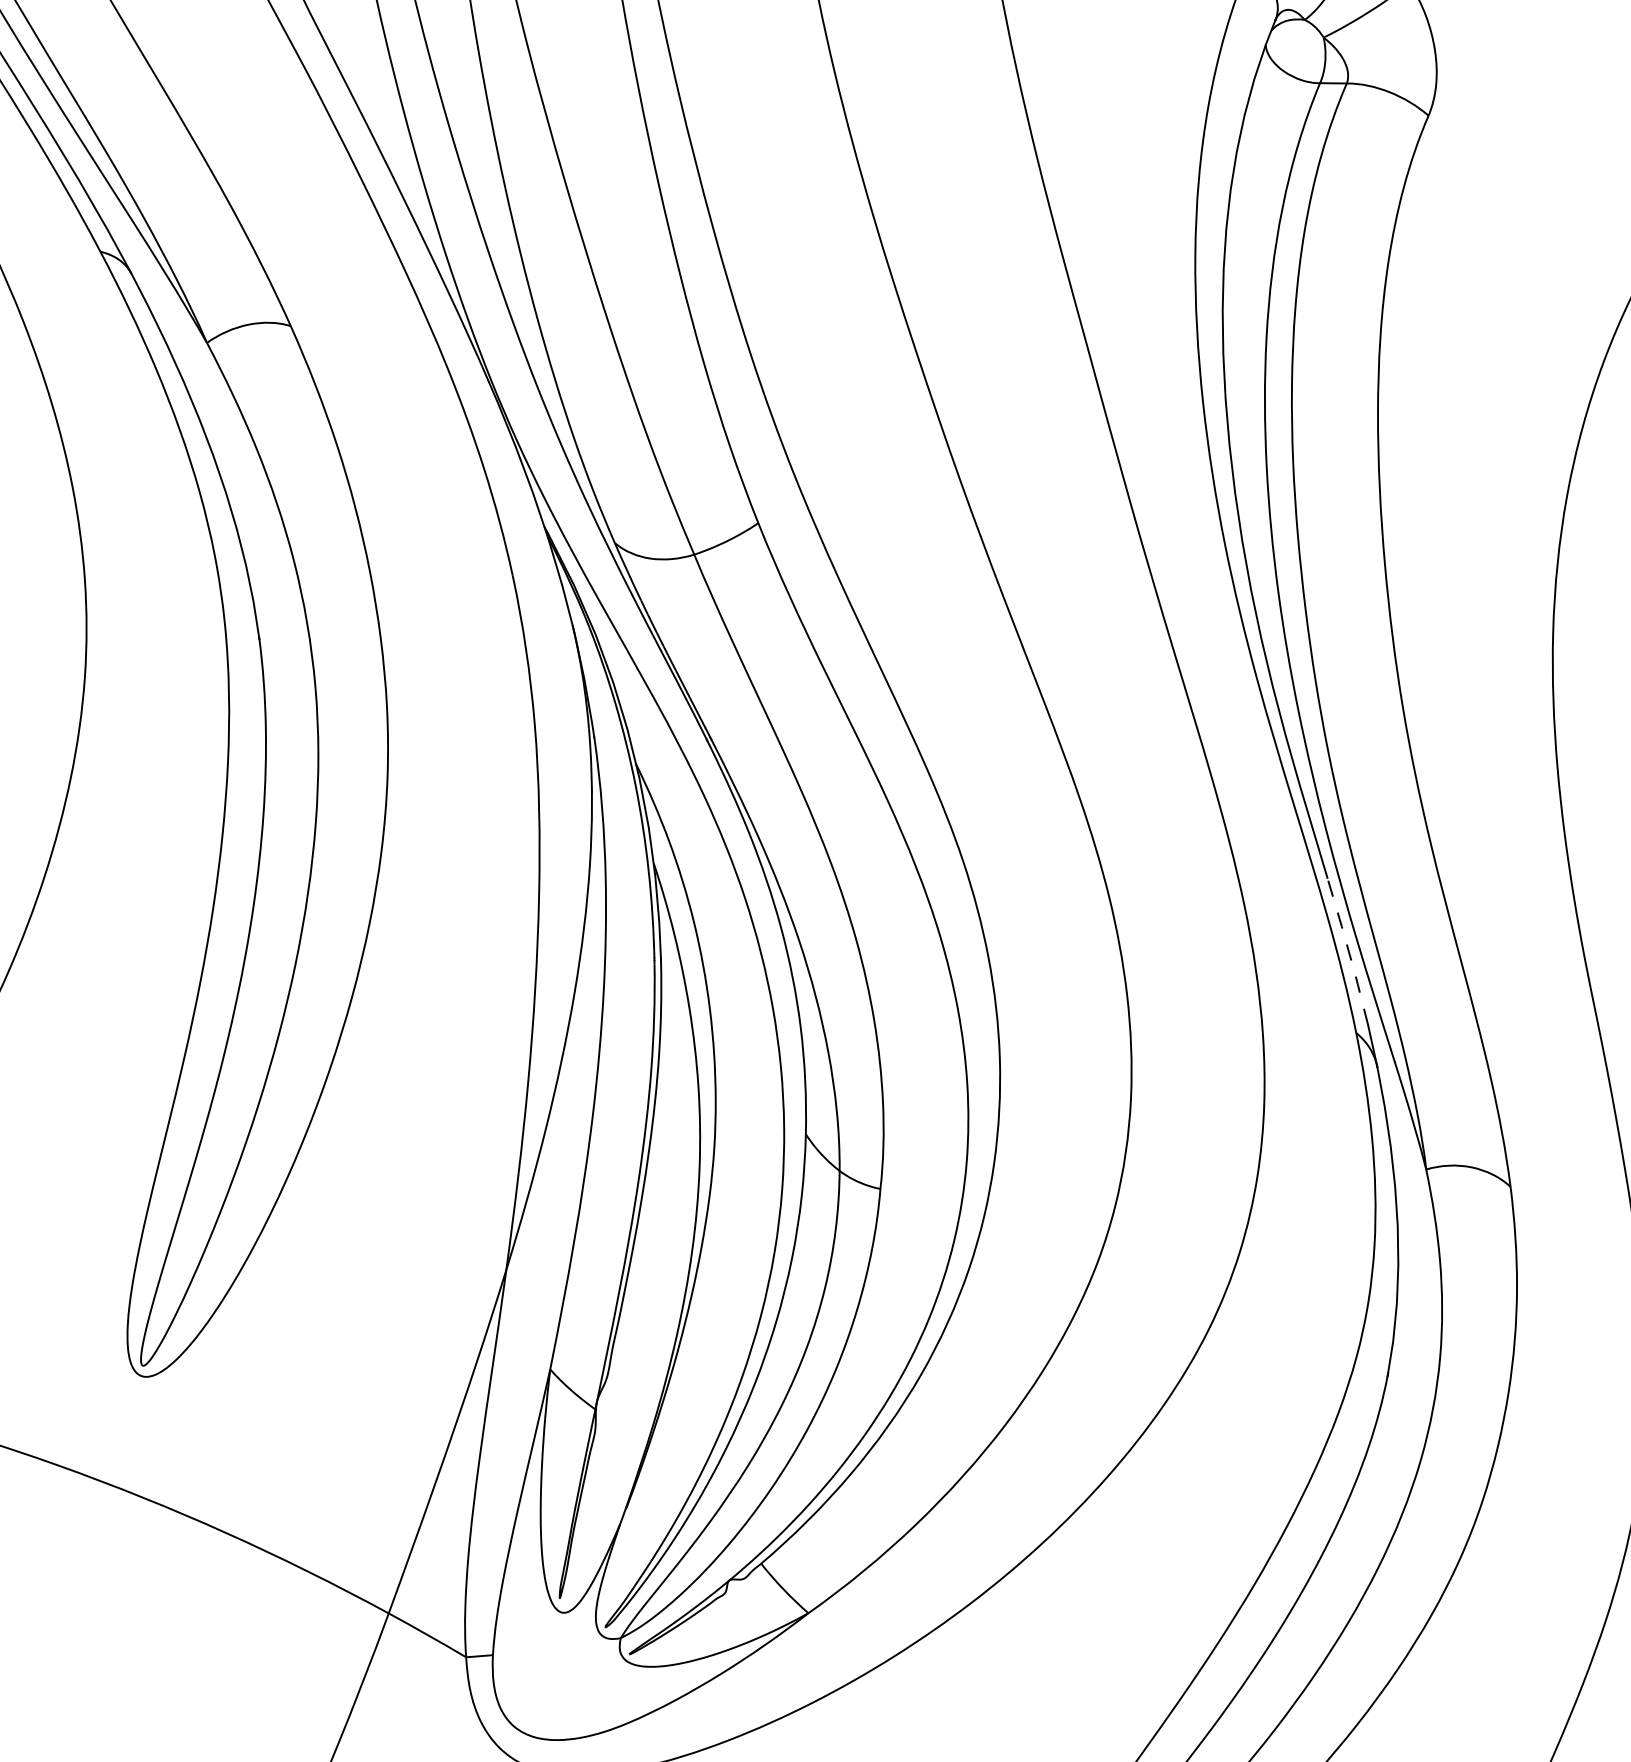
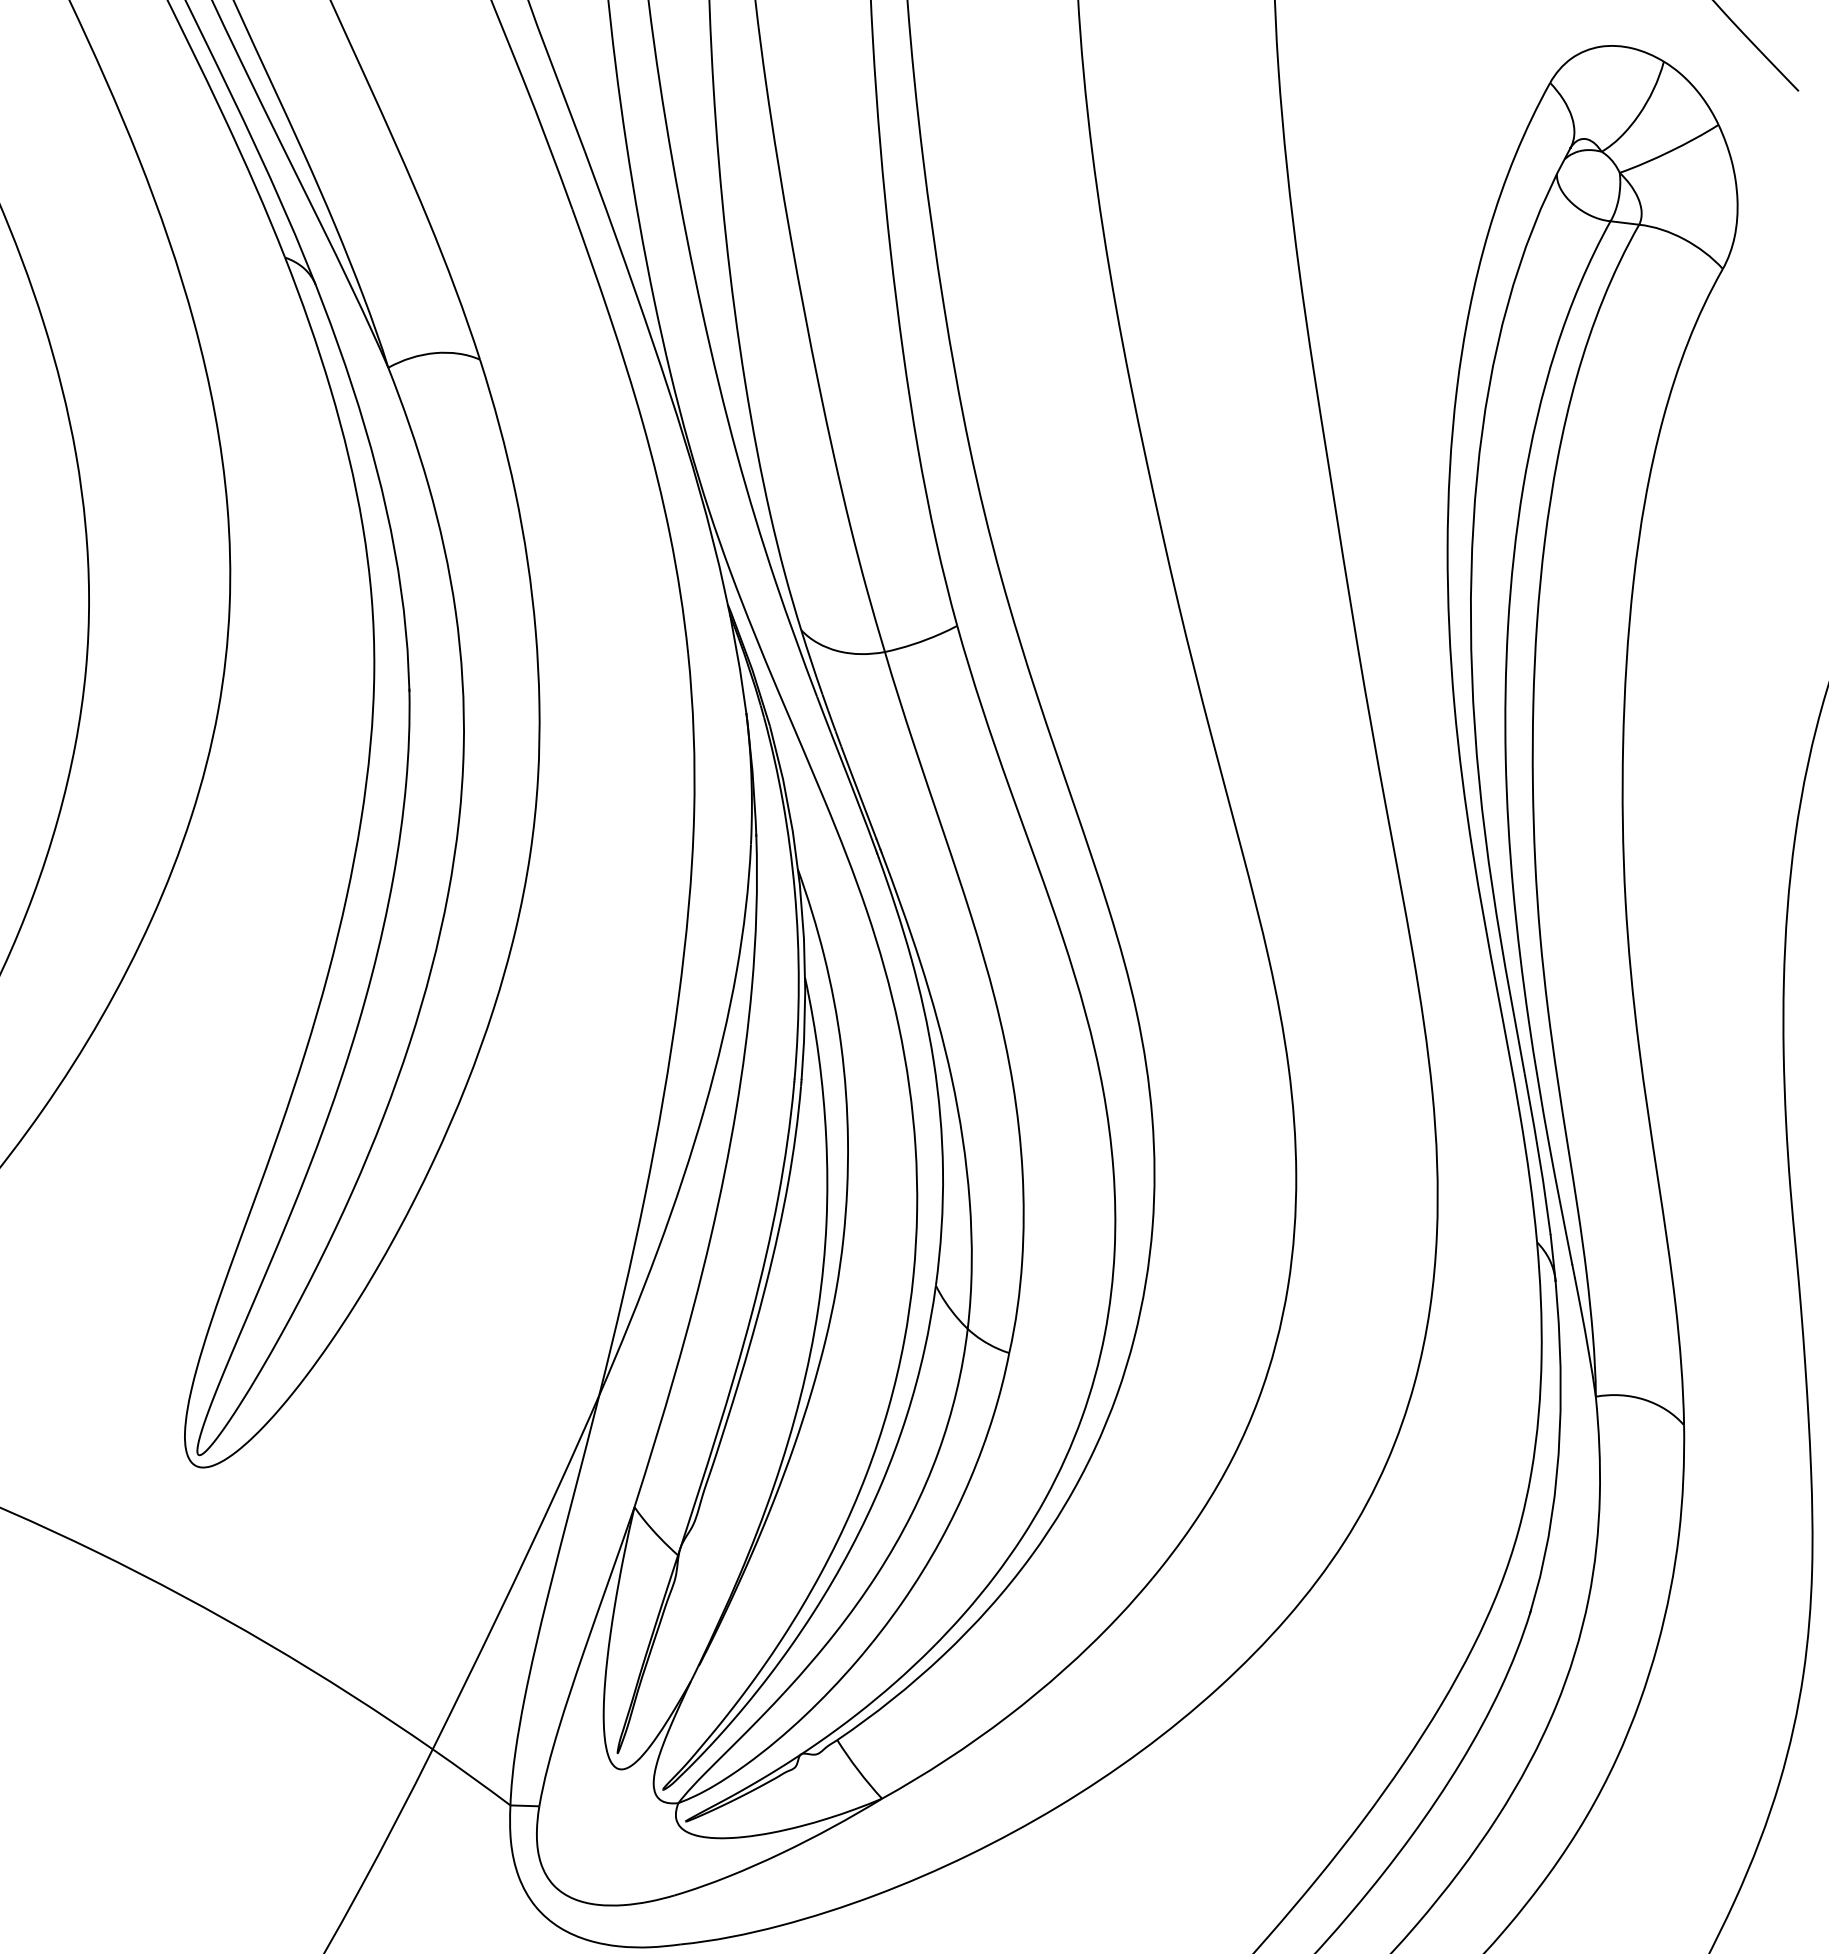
line: (1348, 951) -> (1538, 1154), dashed -> solid

